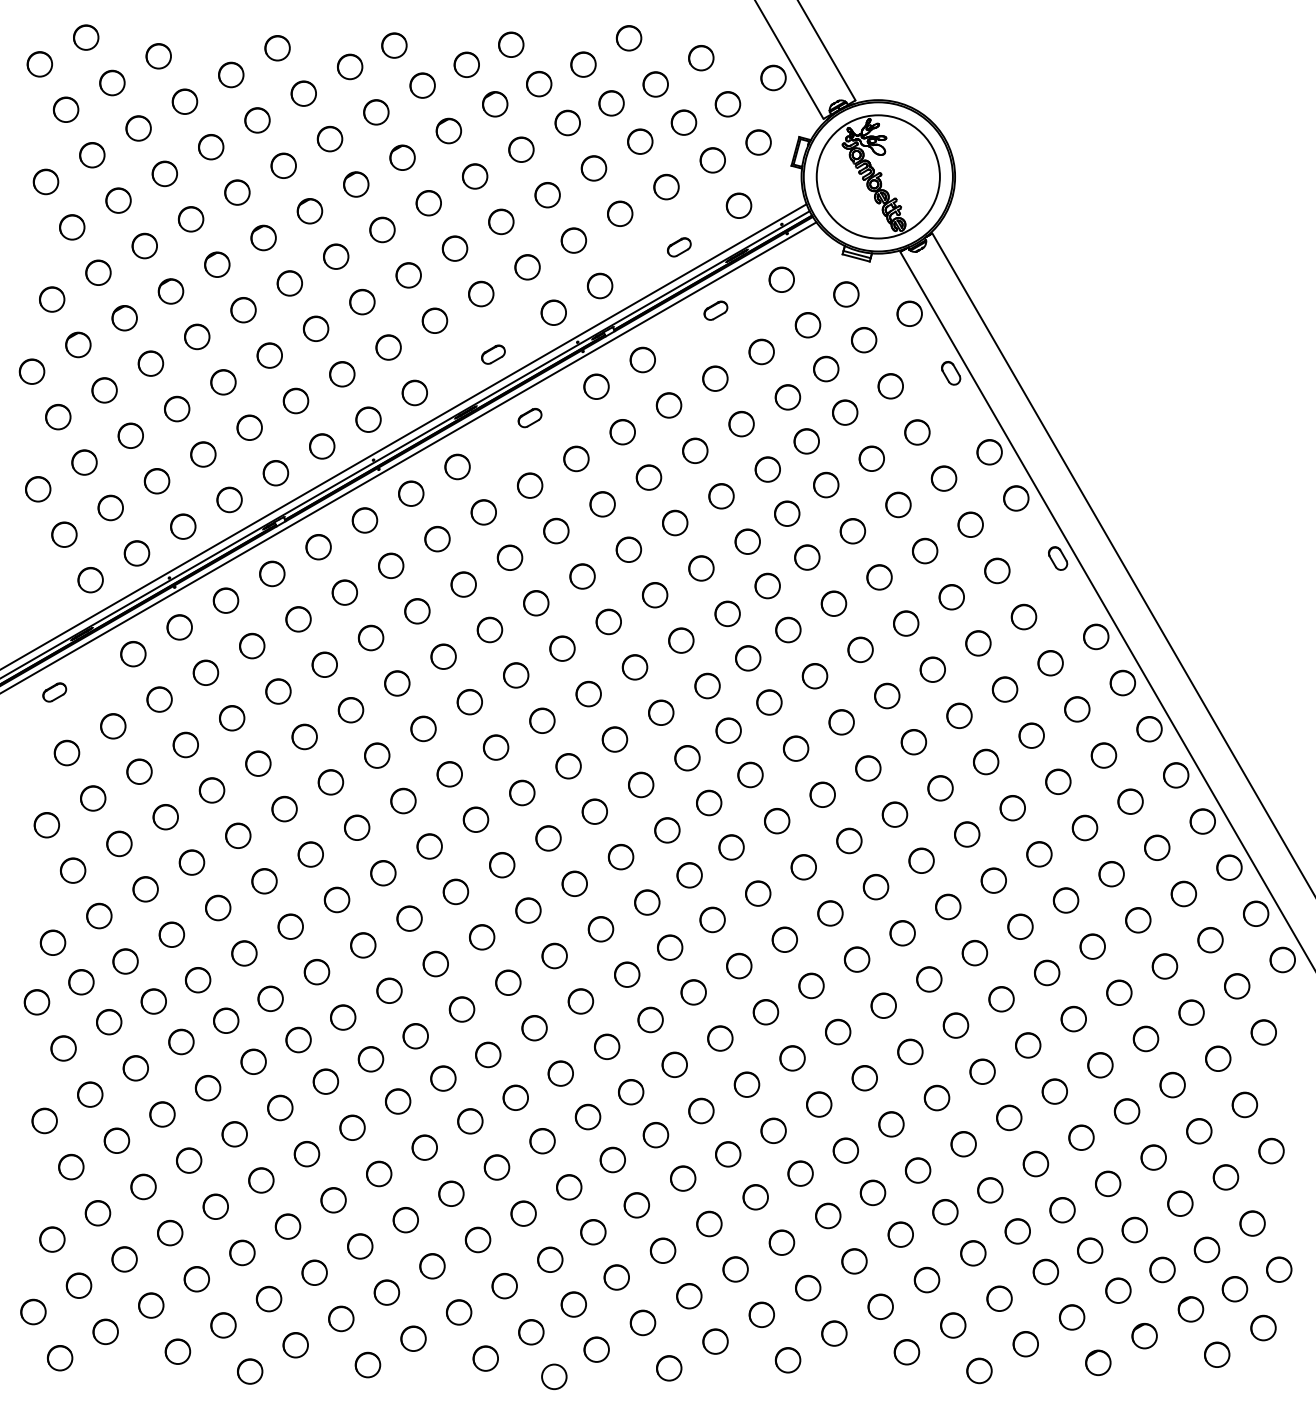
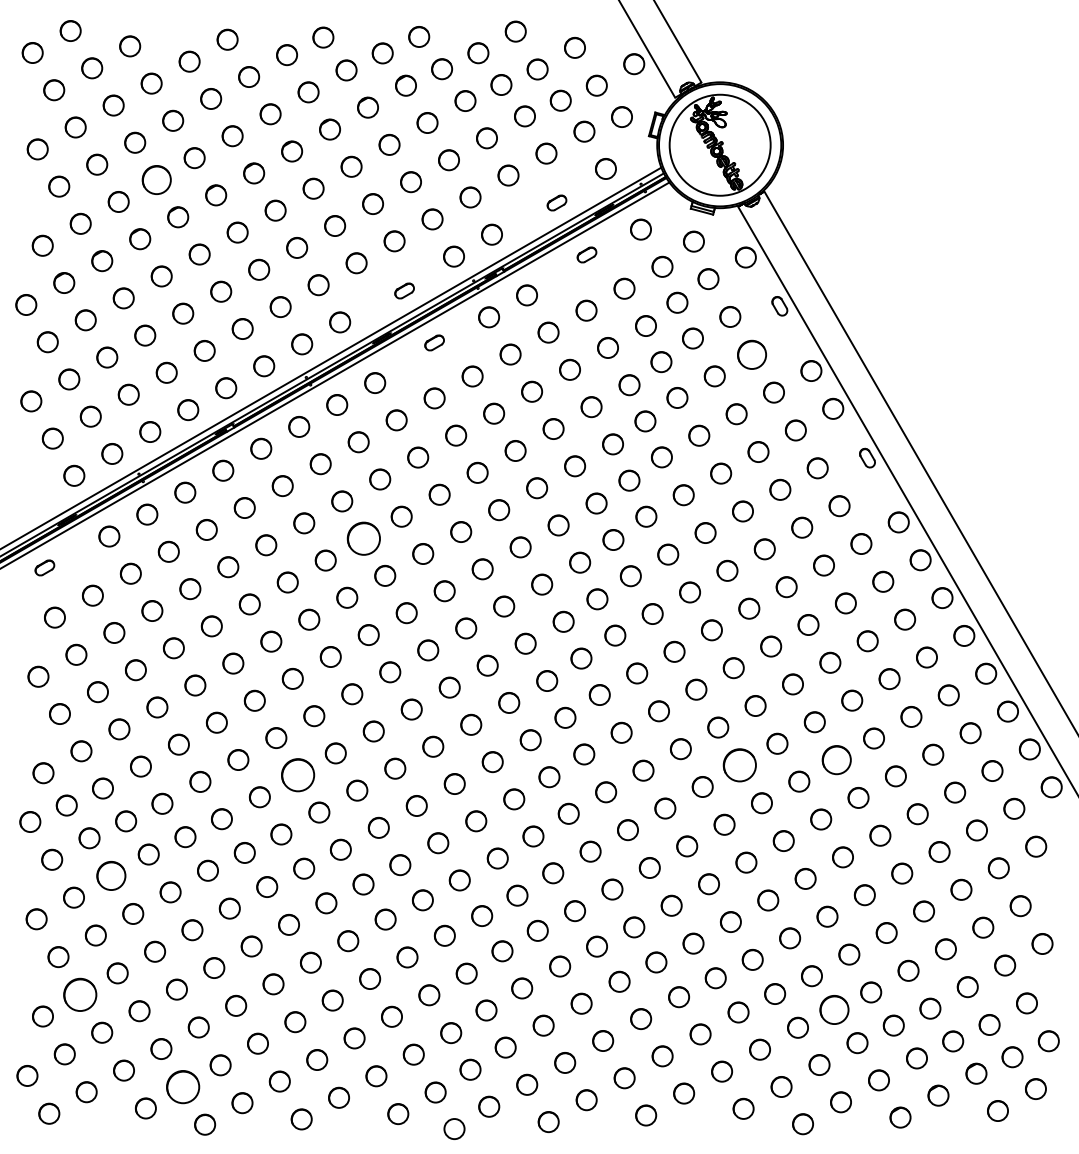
circle: (190, 218) -> (156, 179), size x1.4
circle: (917, 432) -> (752, 354), size x1.4
circle: (443, 656) -> (363, 538), size x1.6
circle: (1020, 926) -> (836, 759), size x1.4
circle: (903, 933) -> (740, 765), size x1.6
circle: (362, 945) -> (297, 775), size x1.6
circle: (135, 1068) -> (111, 876), size x1.4
circle: (98, 1212) -> (80, 994), size x1.6
circle: (1017, 1231) -> (834, 1009), size x1.4
circle: (223, 1324) -> (183, 1086), size x1.6

